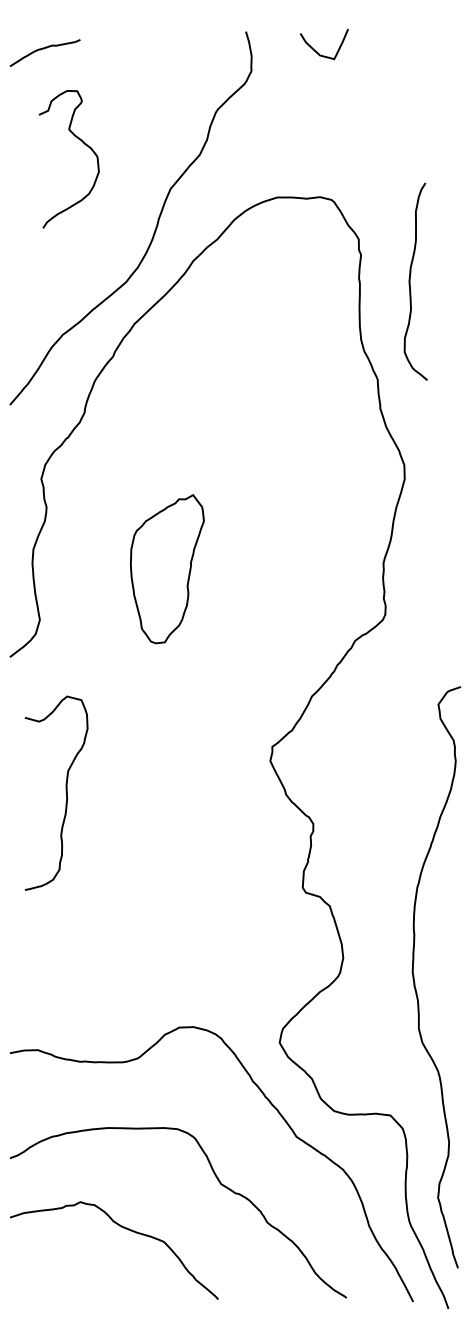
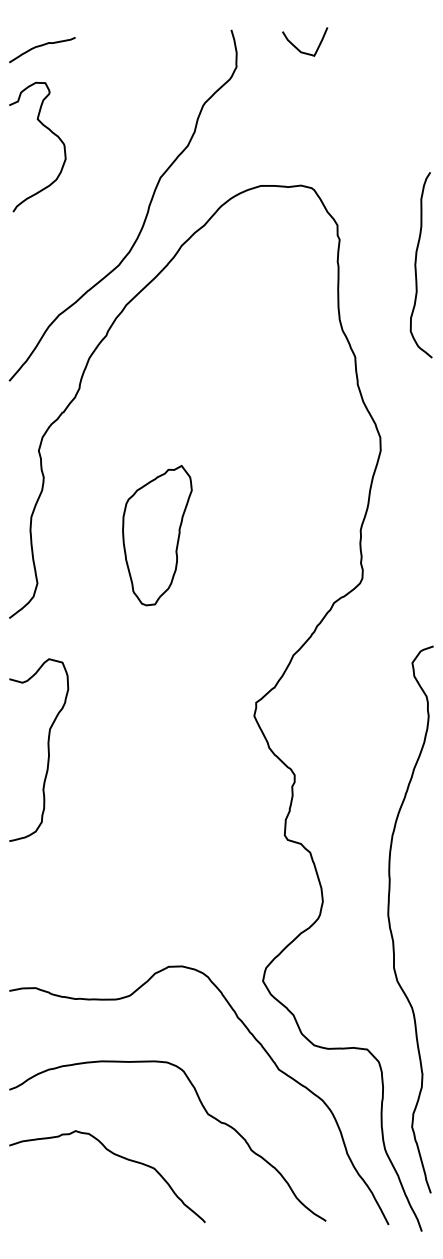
curve: (83, 143) -> (51, 132), moved
curve: (410, 281) -> (416, 264), moved
curve: (65, 791) -> (47, 748), moved

